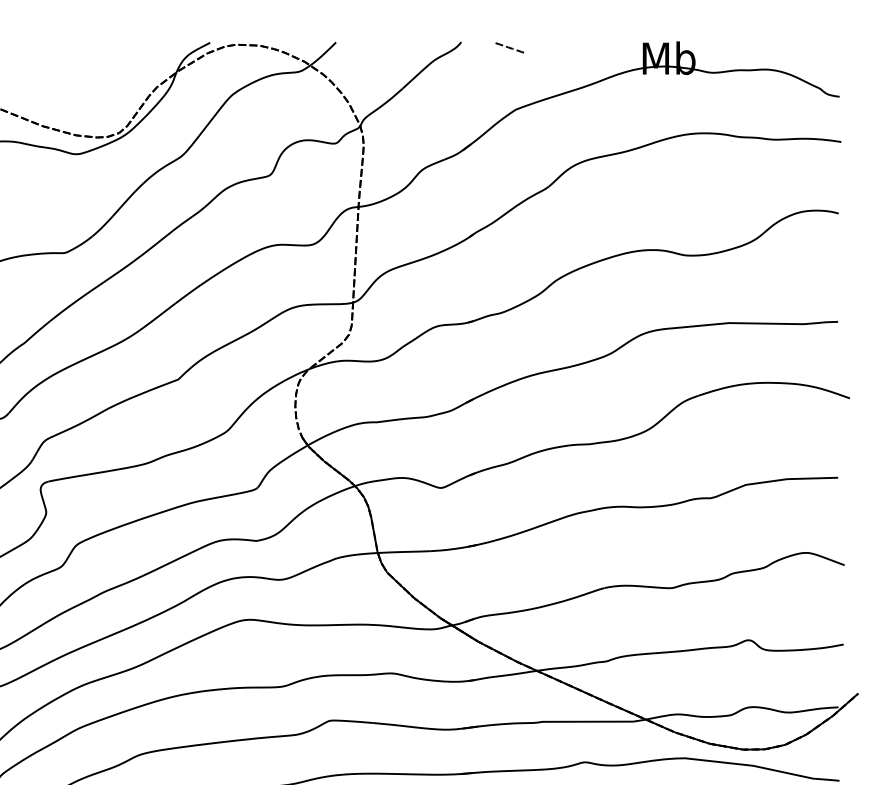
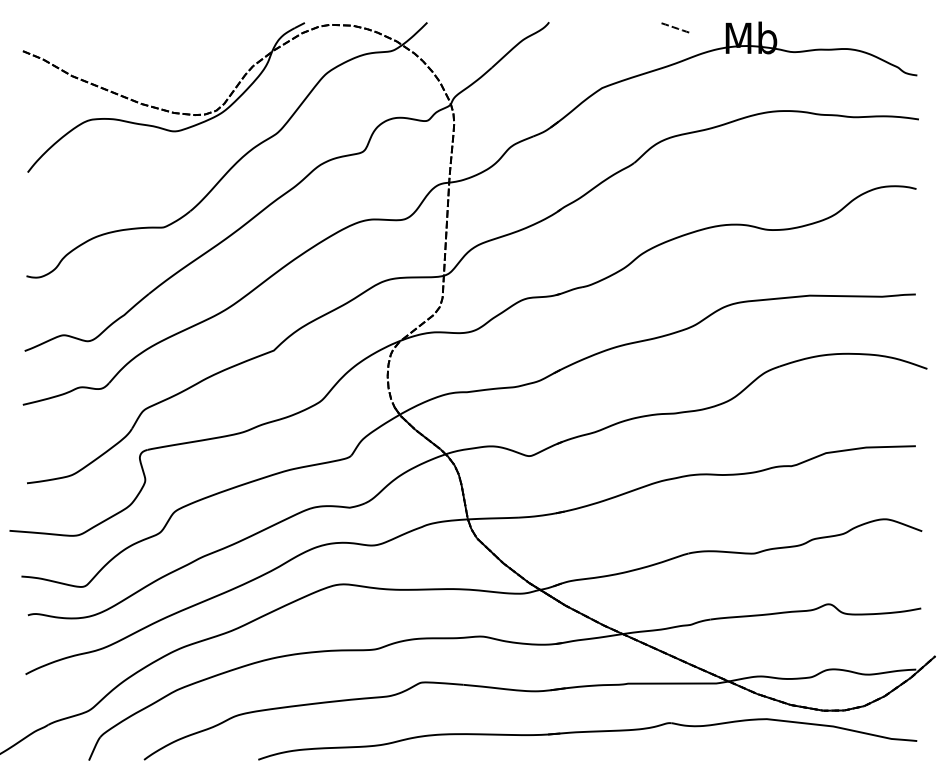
line: (509, 47) -> (675, 27), moved

